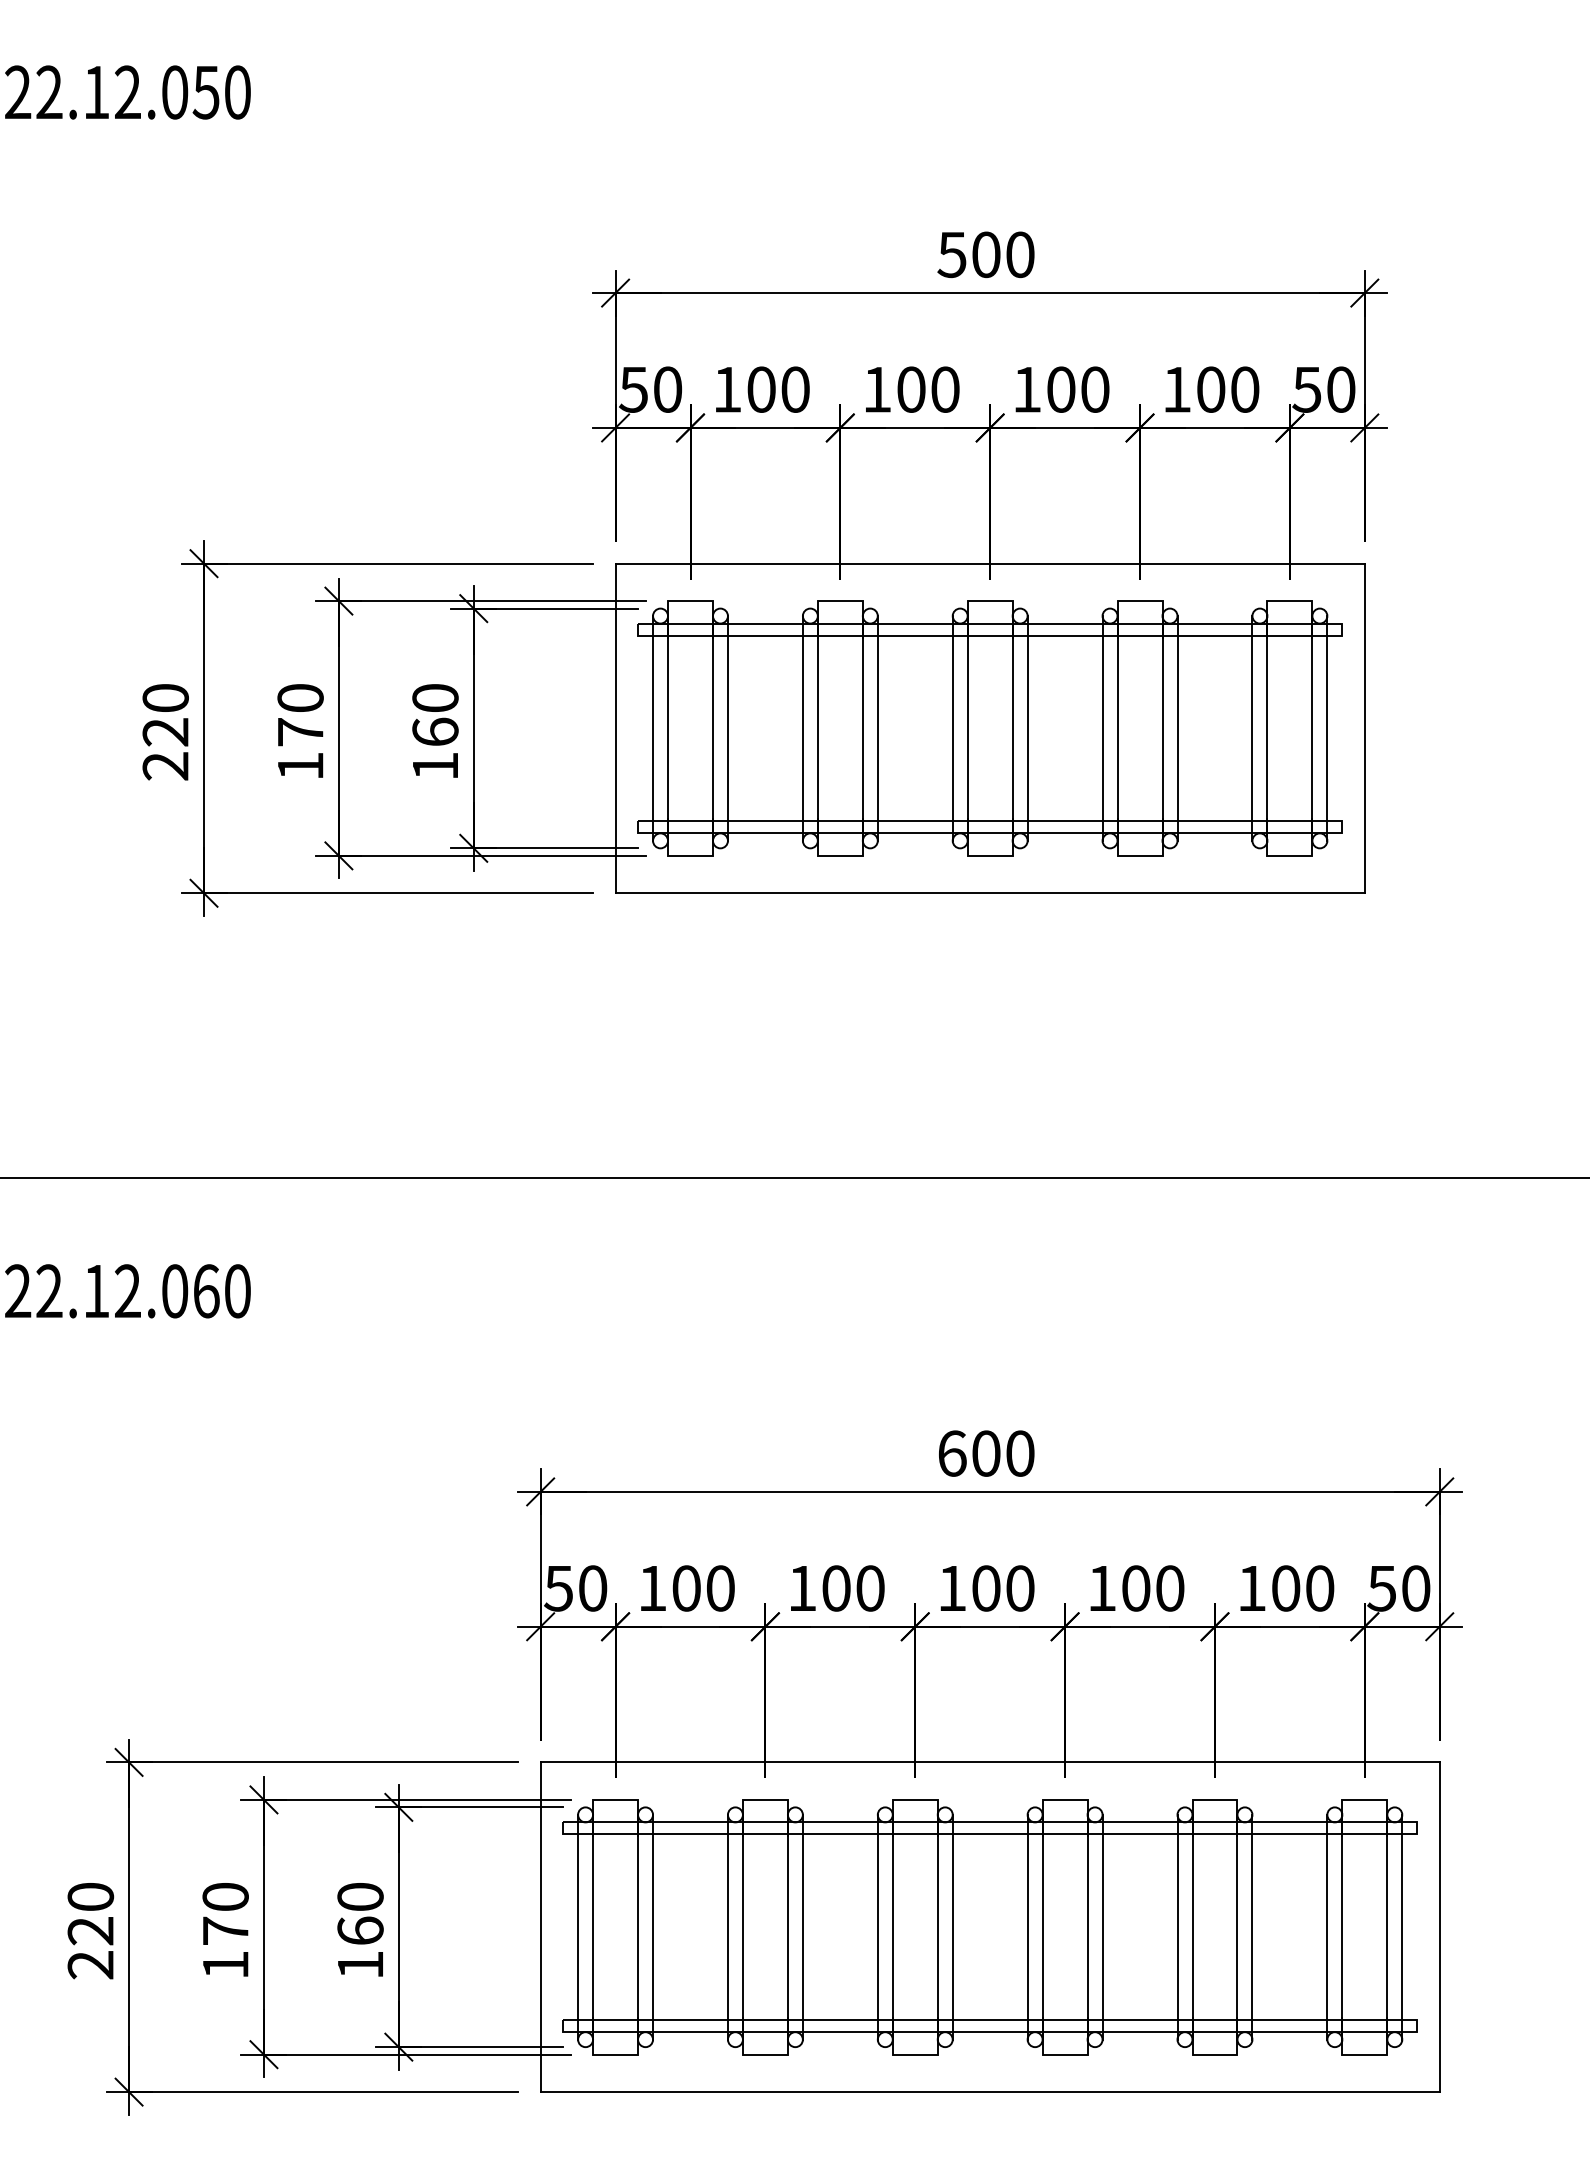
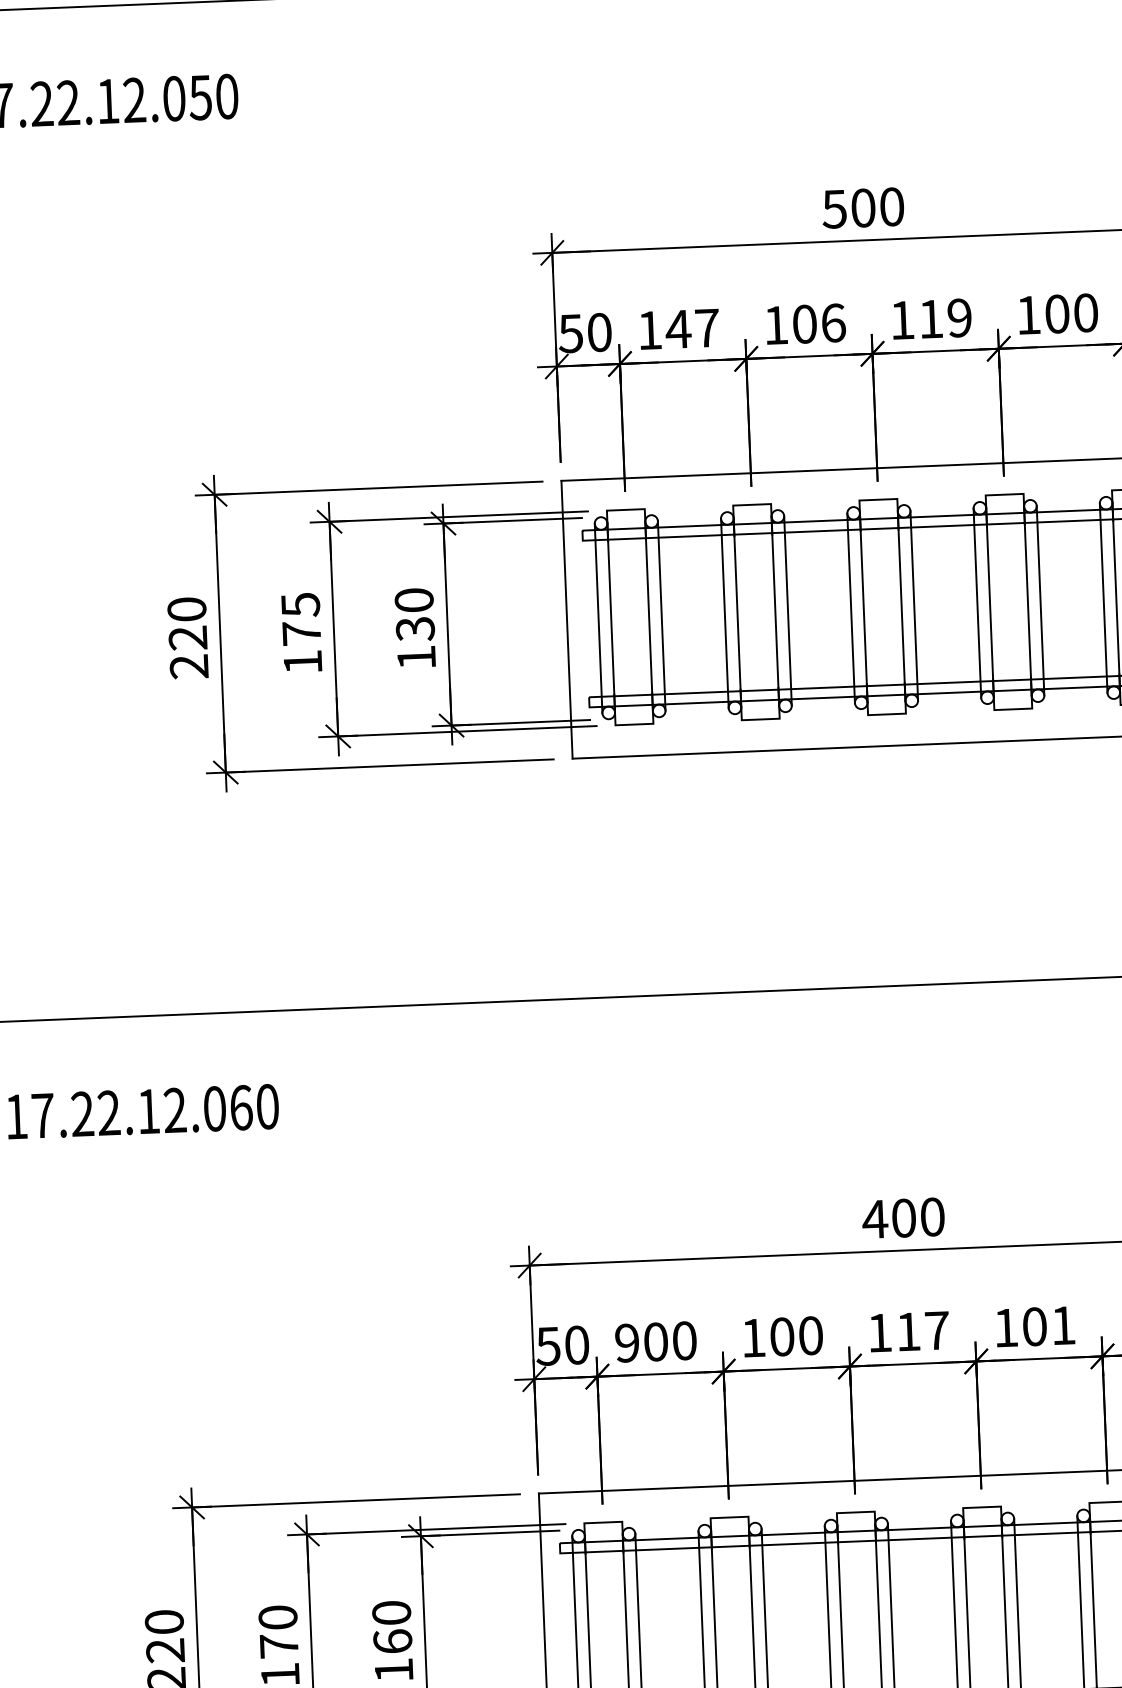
text: (777, 389) -> (692, 328), 100 -> 147
text: (945, 389) -> (833, 322), 100 -> 106
text: (1078, 389) -> (945, 318), 100 -> 119
text: (300, 698) -> (300, 605), 170 -> 175
text: (435, 732) -> (415, 629), 160 -> 130
text: (951, 1453) -> (874, 1219), 600 -> 400
text: (652, 1588) -> (627, 1343), 100 -> 900
text: (1003, 1588) -> (923, 1331), 100 -> 117
text: (1170, 1588) -> (1063, 1325), 100 -> 101

